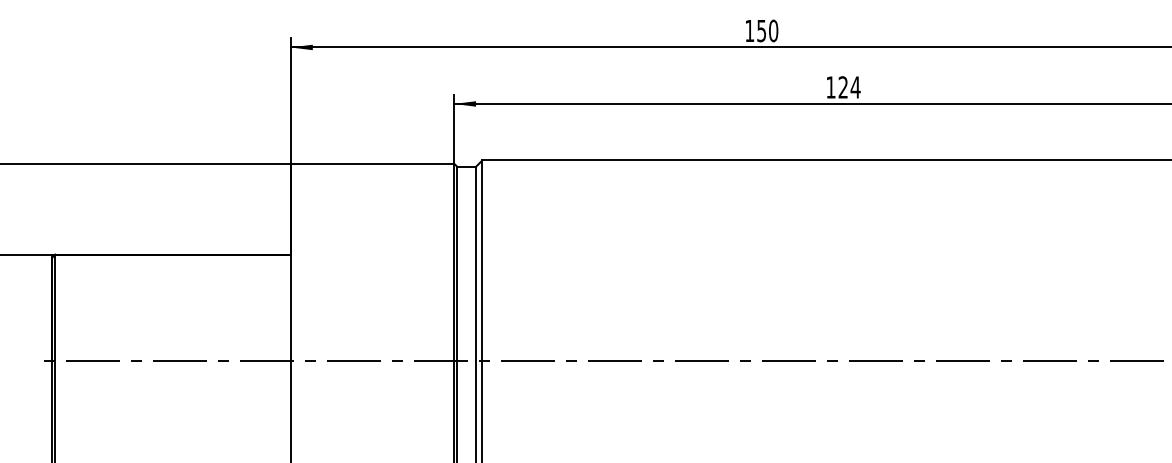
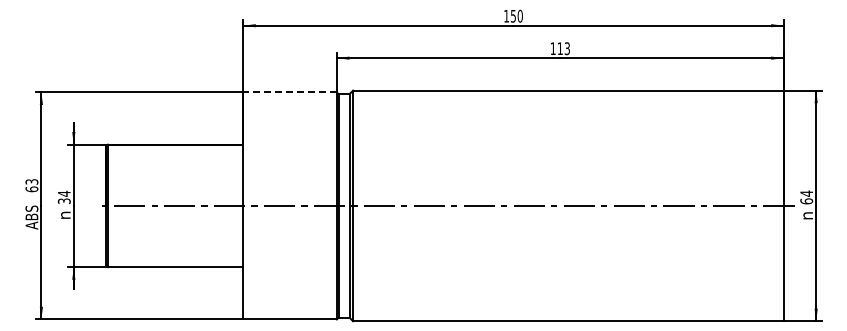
text: (848, 87) -> (563, 48), 124 -> 113
line: (373, 163) -> (290, 92), solid -> dashed

